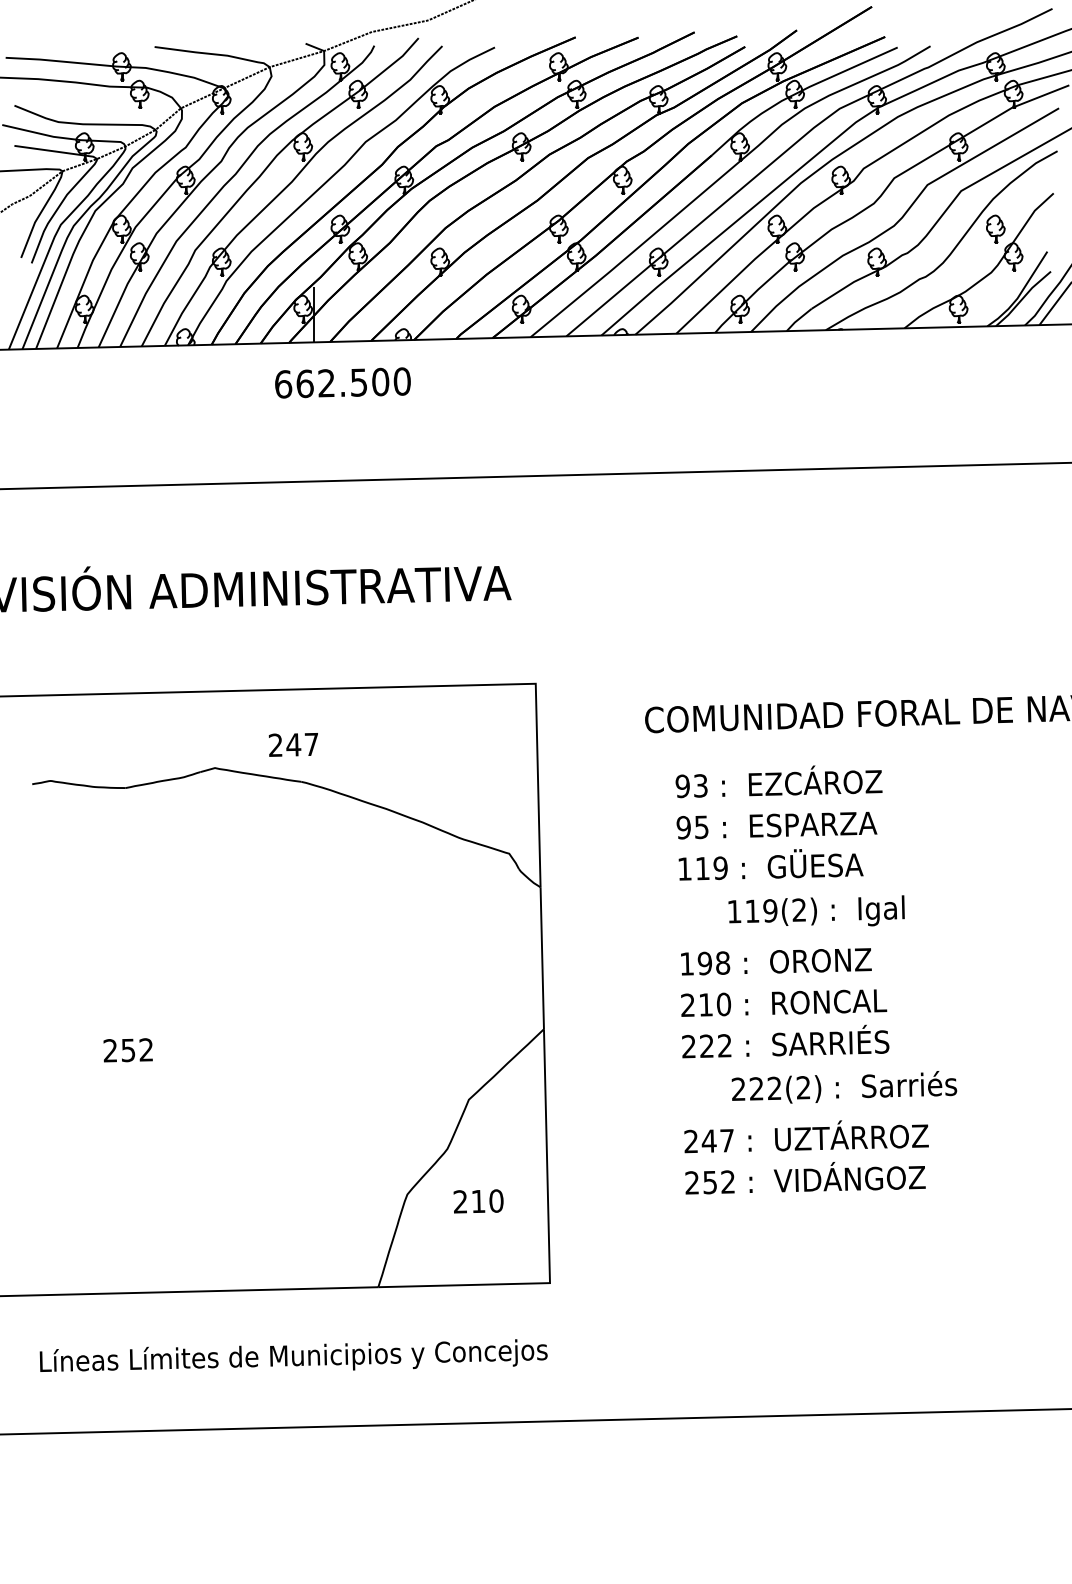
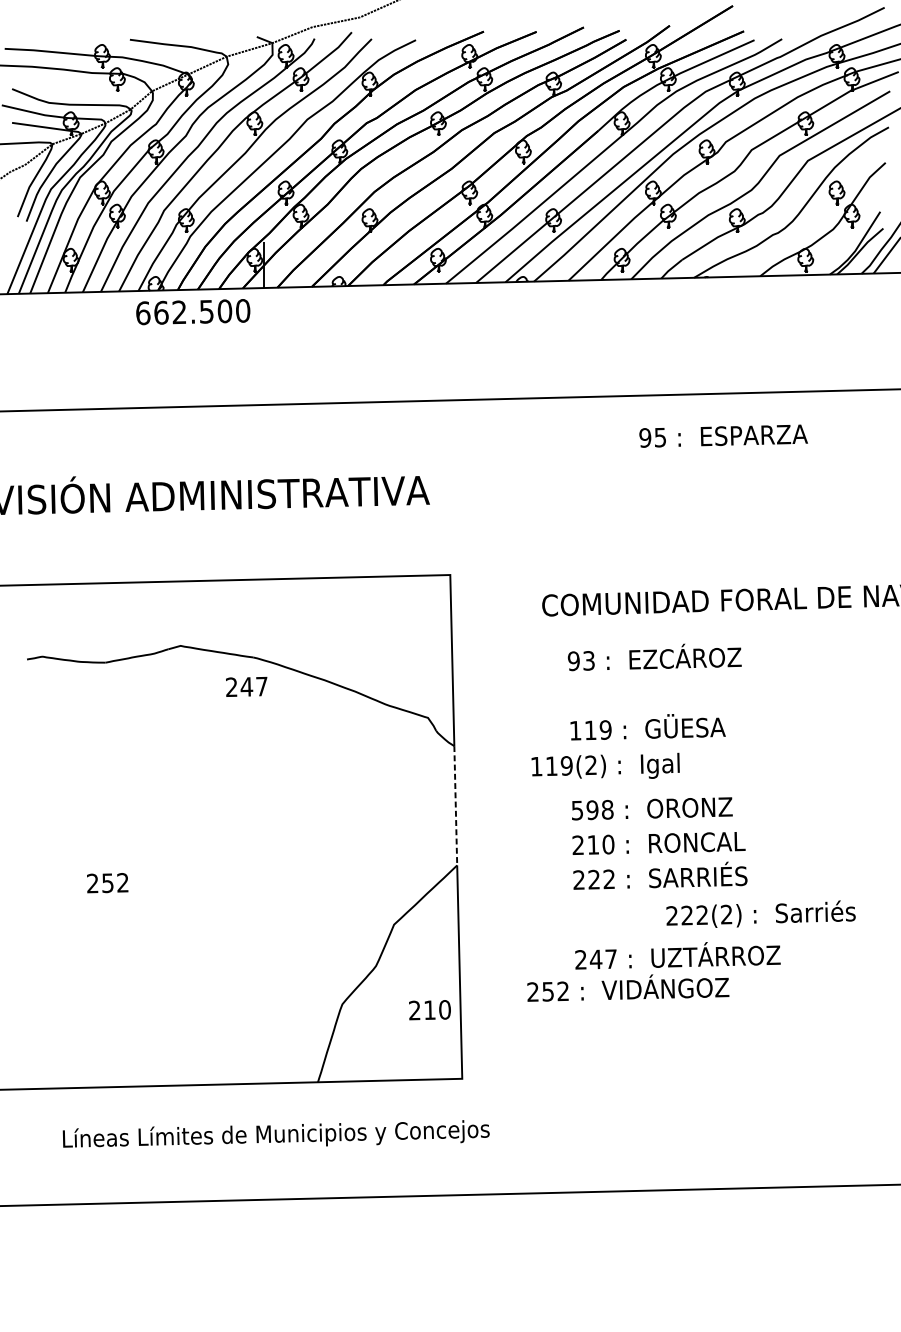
text: (342, 382) -> (192, 311), moved
text: (293, 744) -> (246, 686), moved
text: (776, 825) -> (723, 436), moved
text: (816, 910) -> (605, 765), moved
line: (542, 958) -> (455, 805), solid -> dashed
text: (686, 963) -> (577, 810), 198 -> 598
text: (844, 1087) -> (761, 914), moved
text: (805, 1178) -> (628, 988), moved
text: (478, 1201) -> (429, 1010), moved
text: (293, 1355) -> (276, 1133), moved

